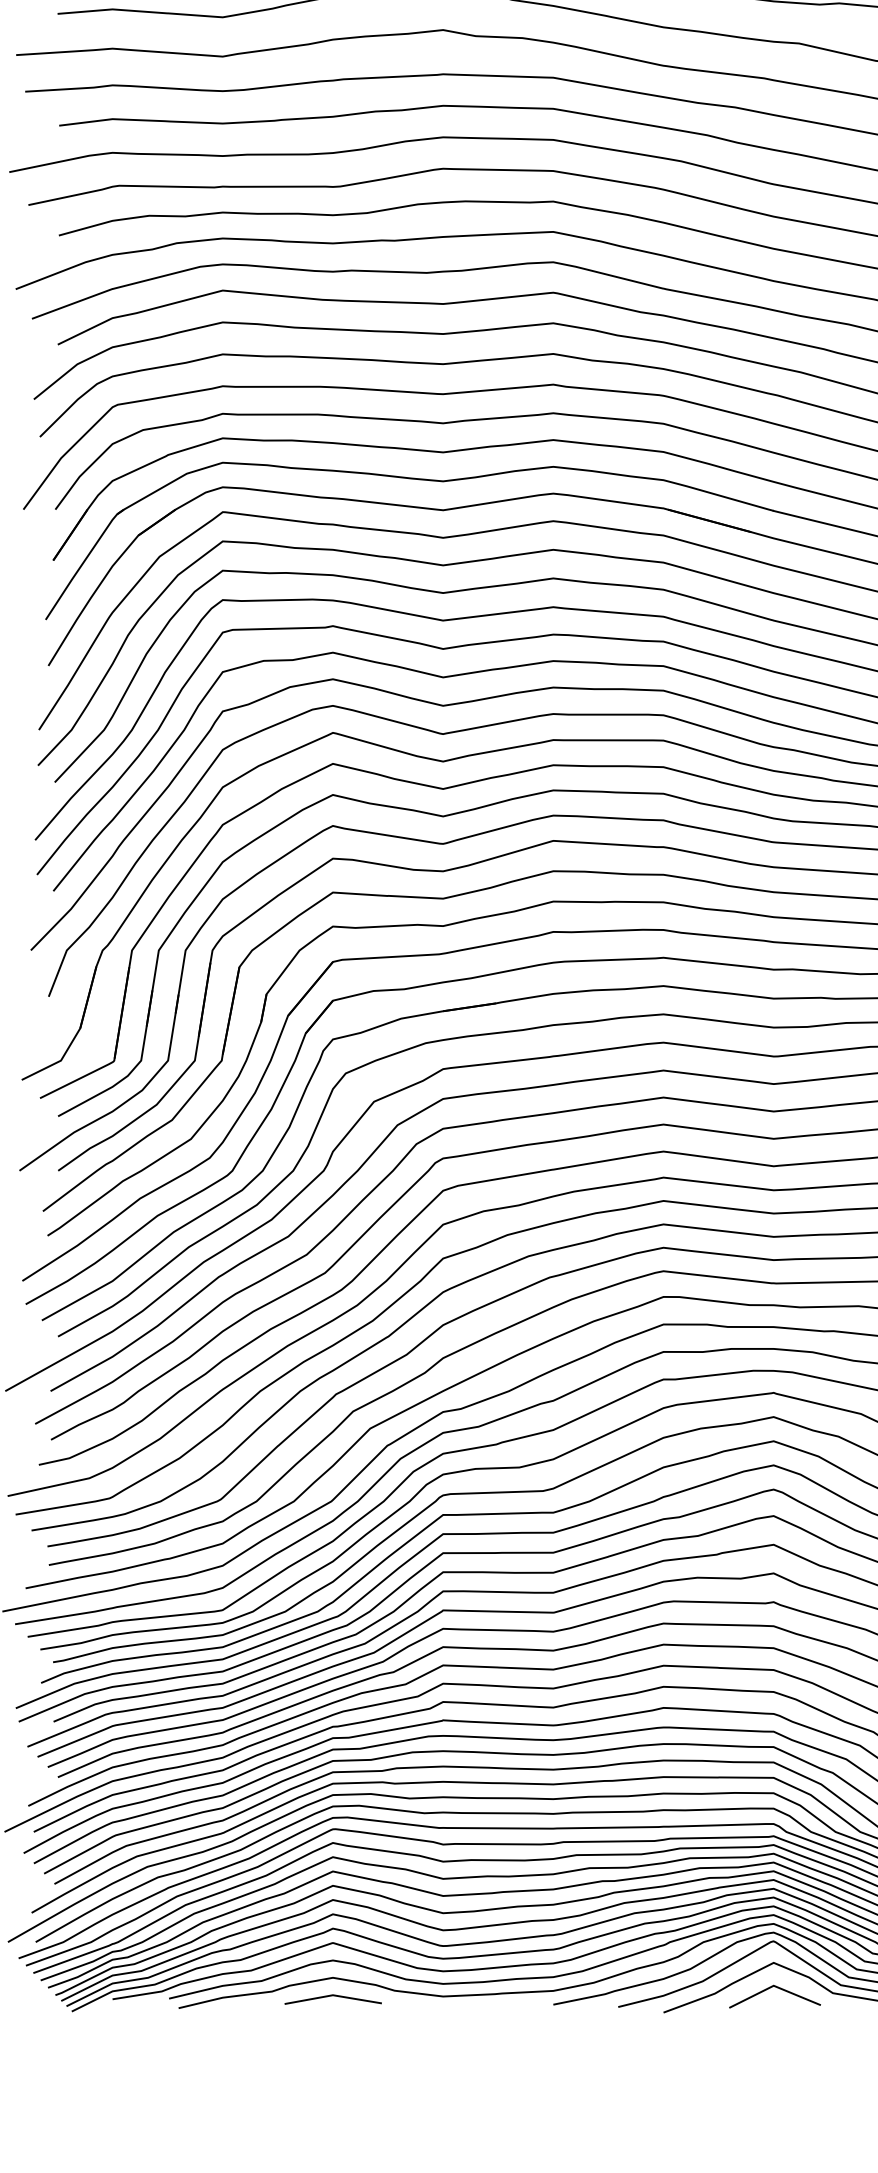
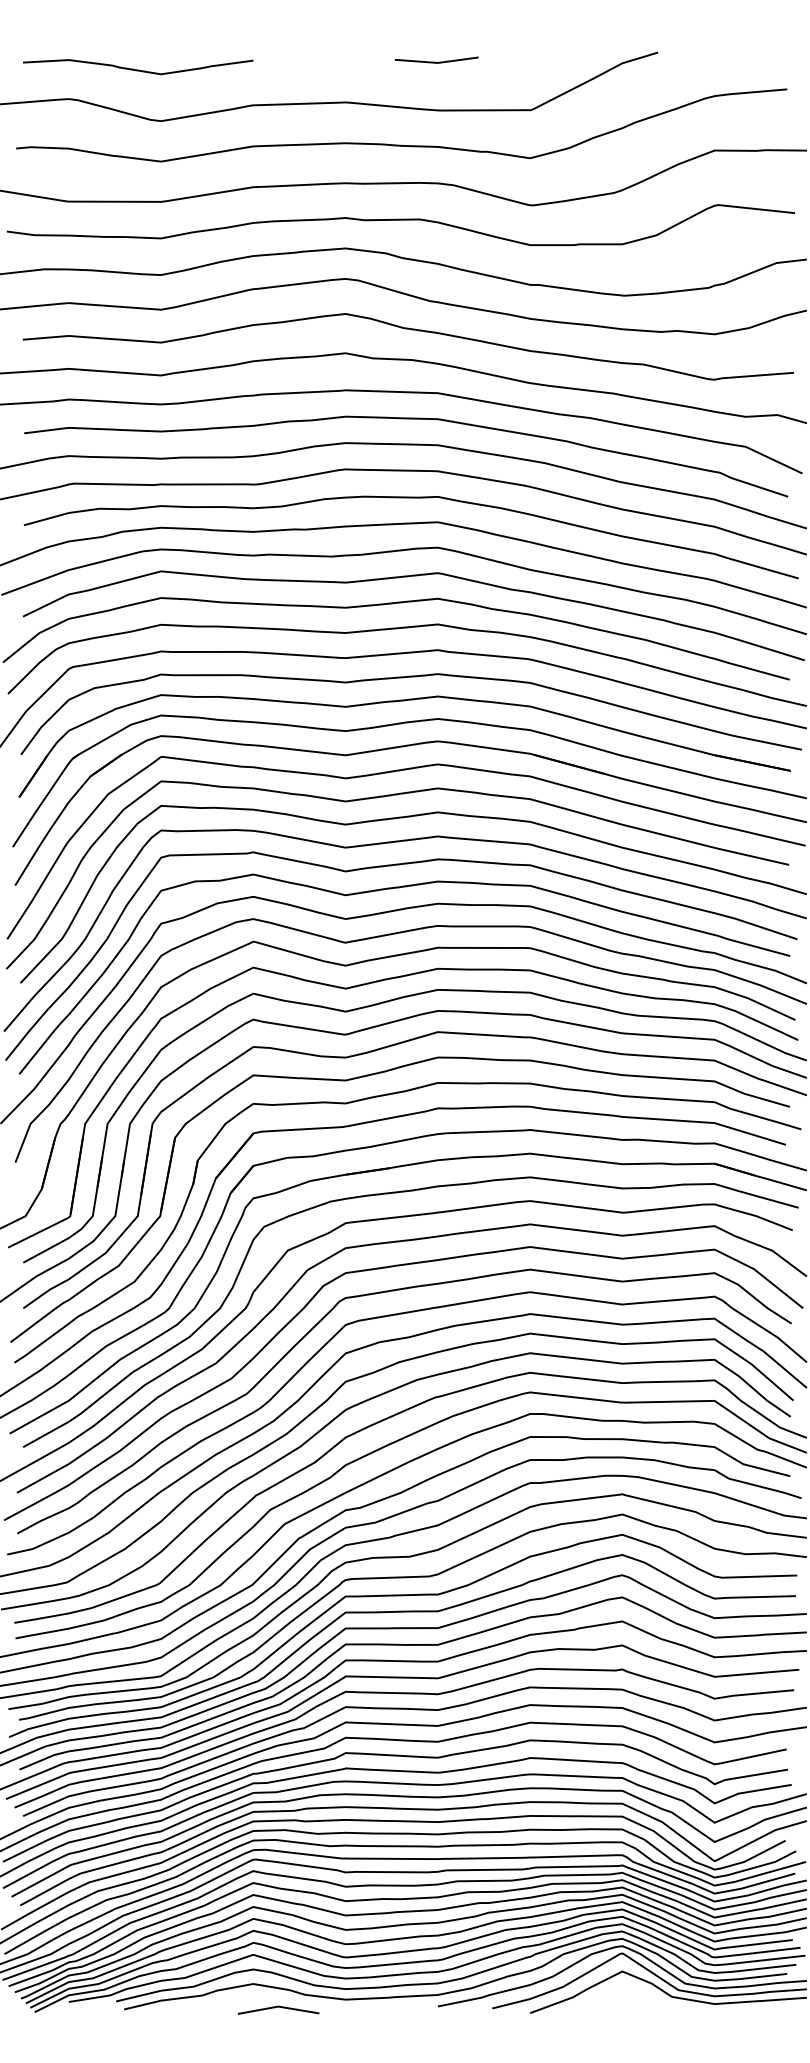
line: (778, 1989) -> (626, 1993), removed
line: (333, 1996) -> (278, 2007), moved

